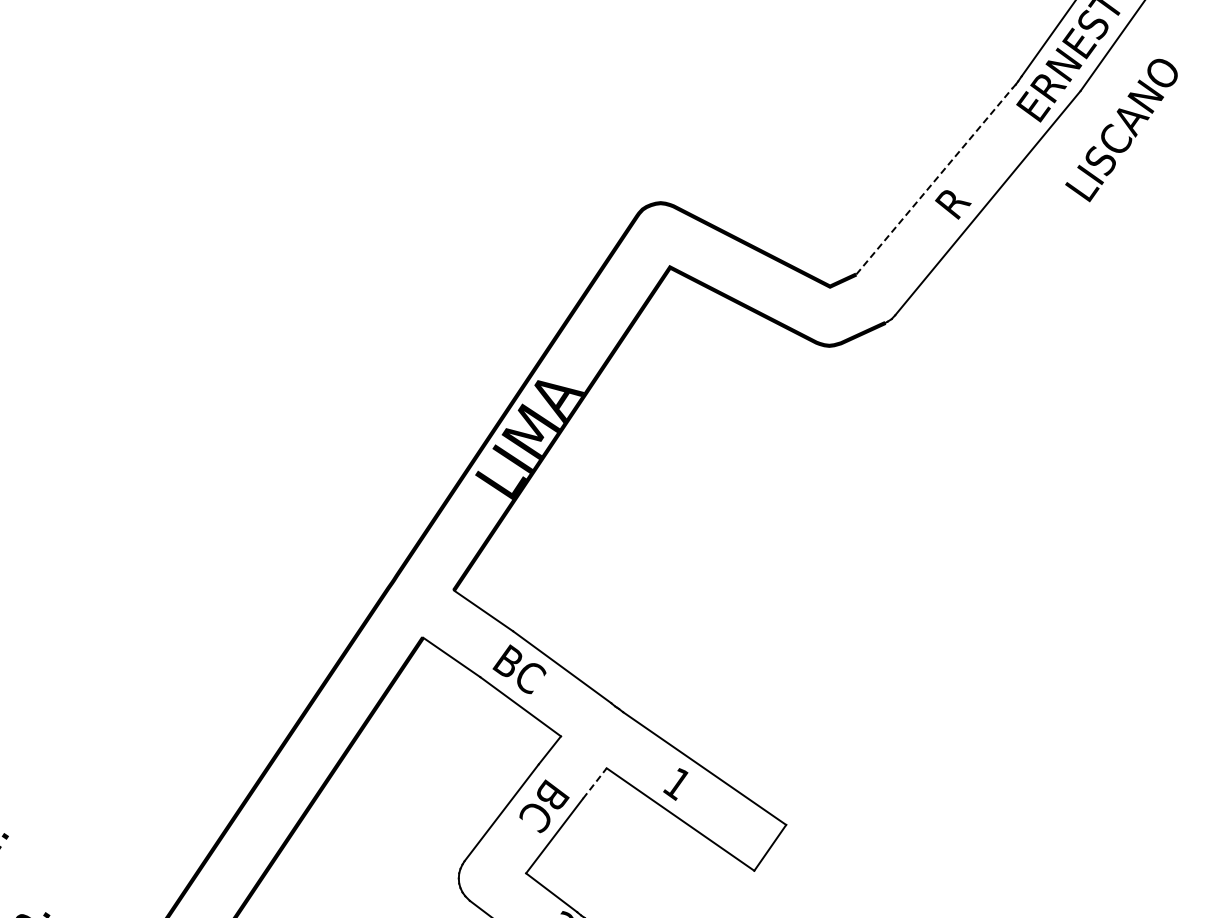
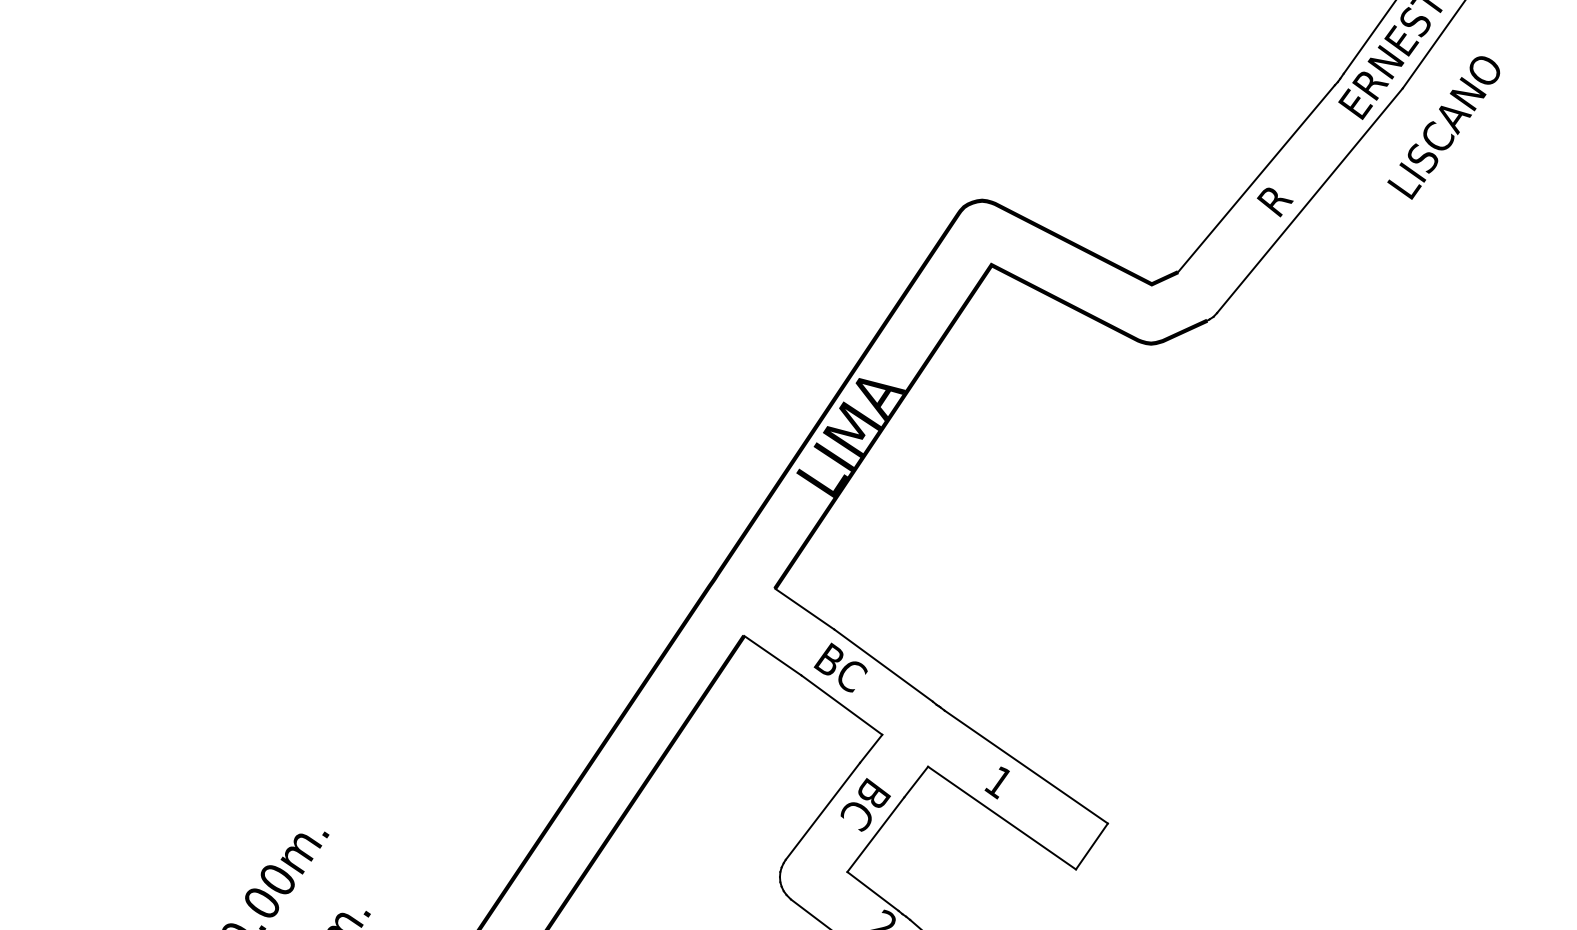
line: (934, 180) -> (1256, 178), dashed -> solid
line: (595, 783) -> (916, 781), dashed -> solid

